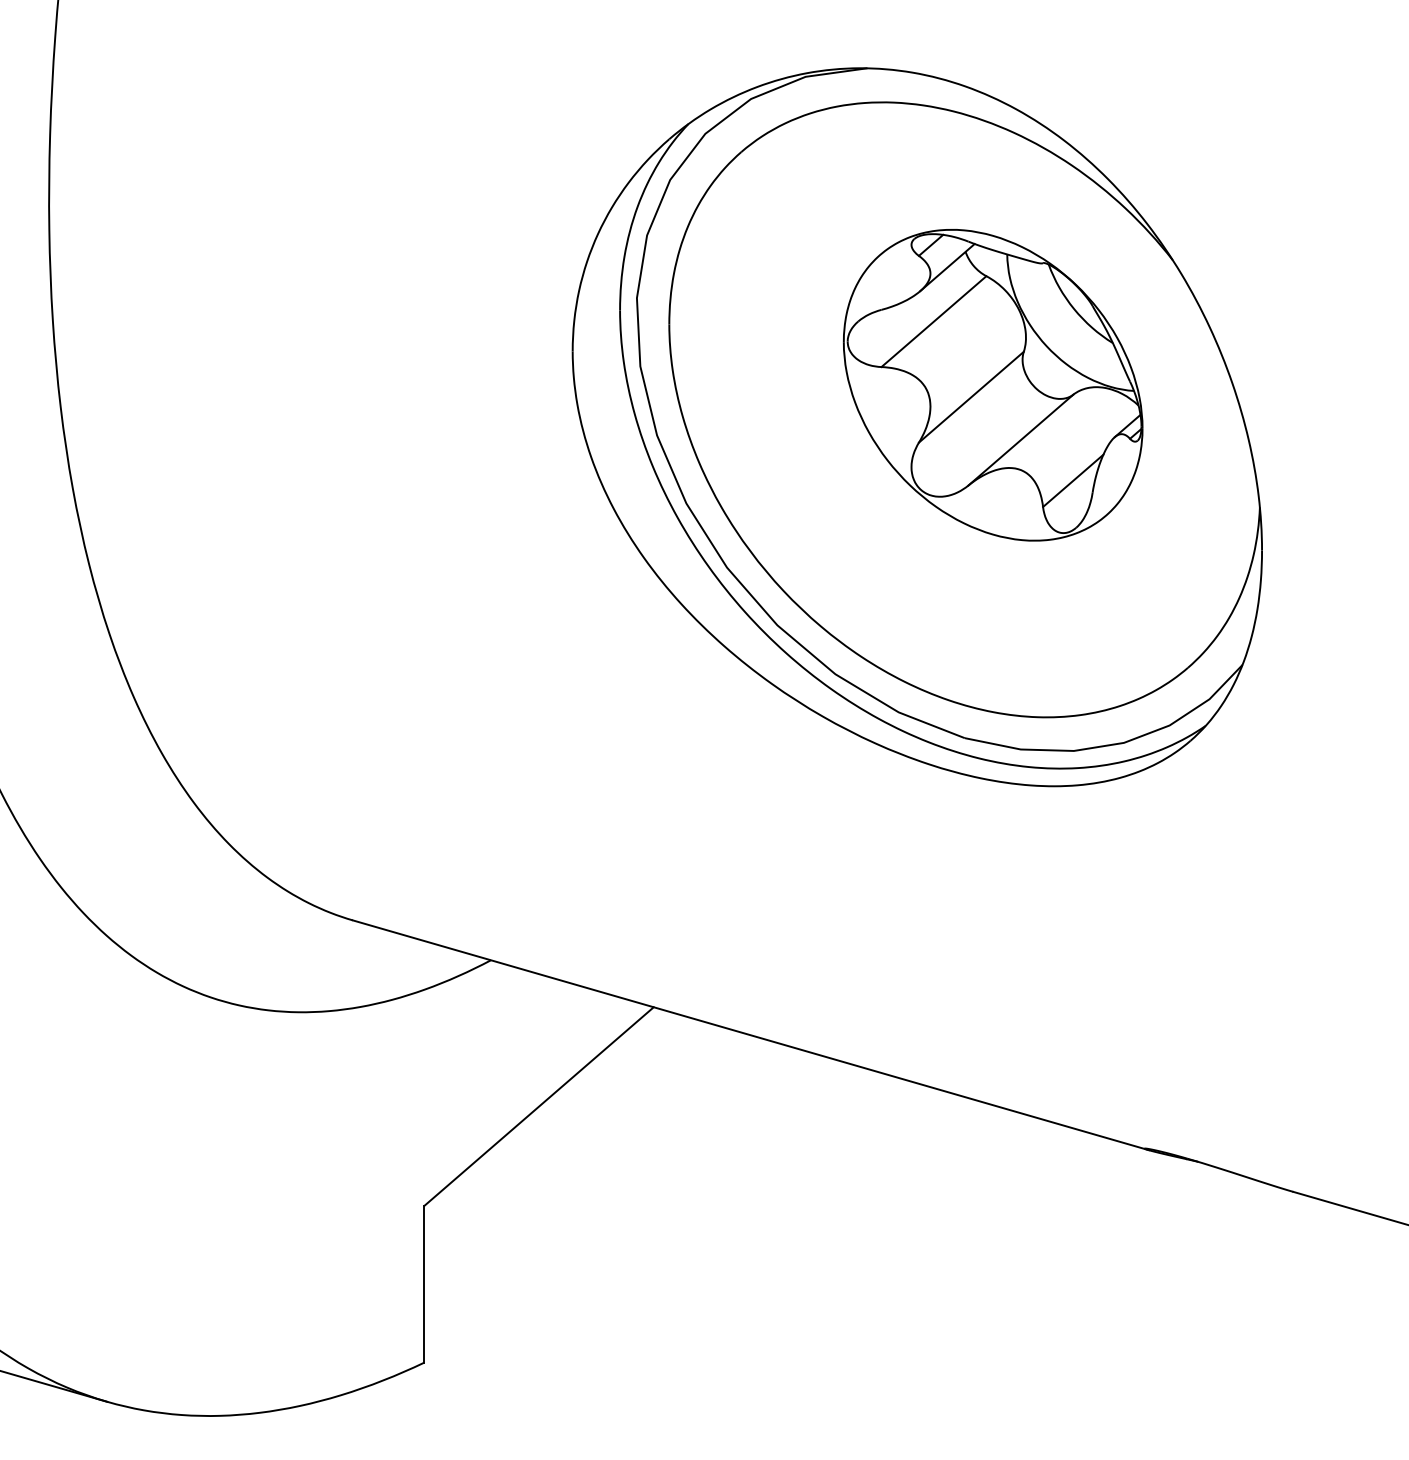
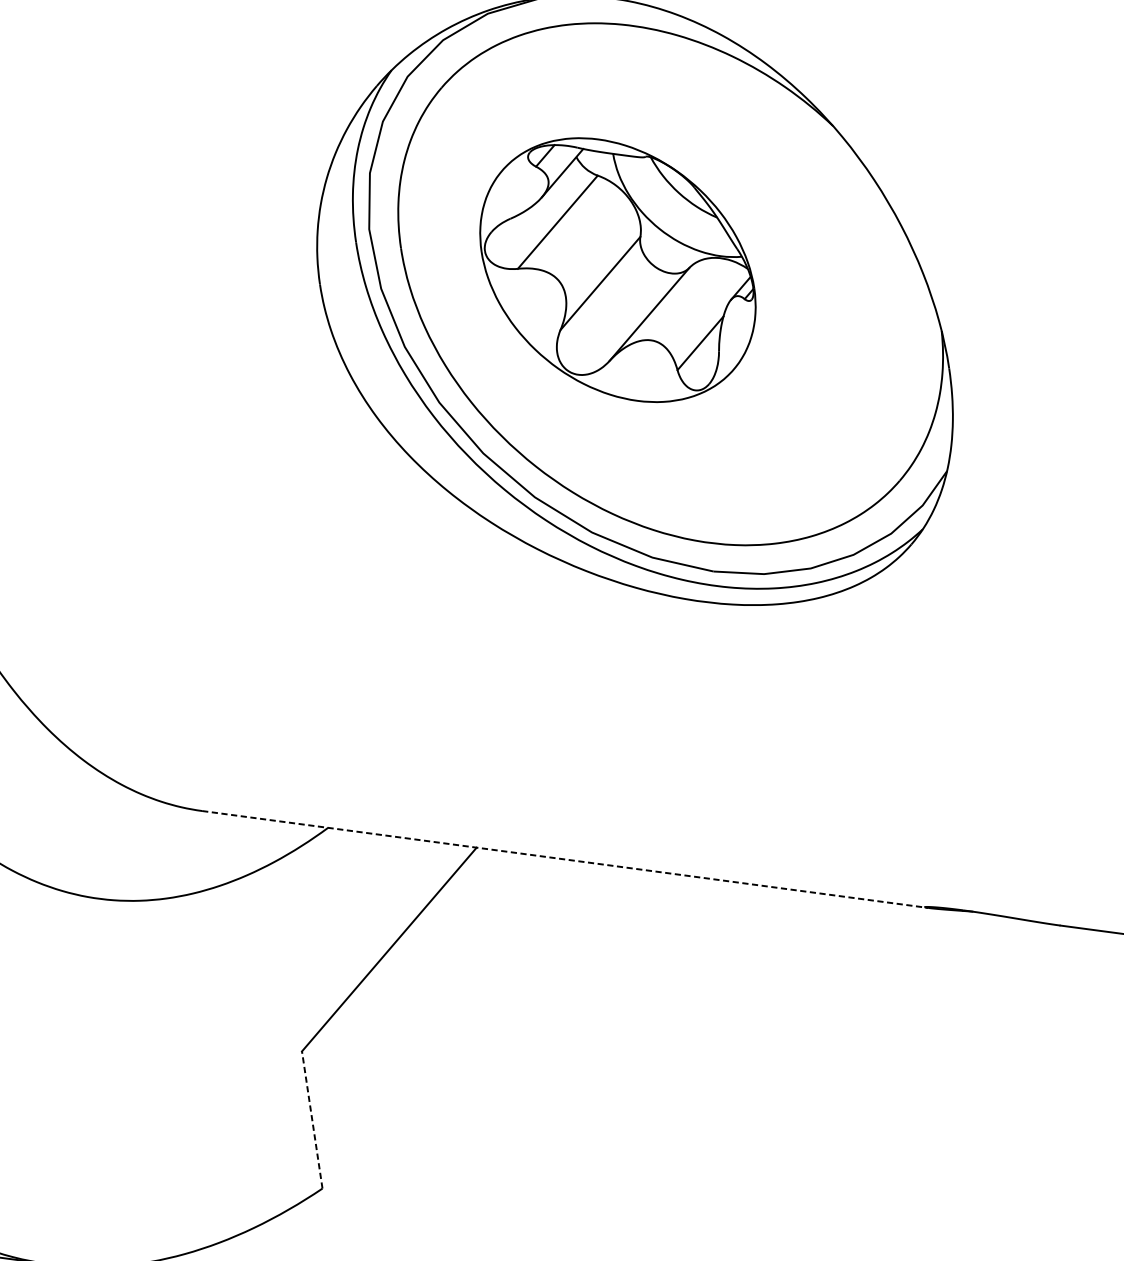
part: (992, 385) -> (617, 270), moved
line: (751, 1035) -> (565, 859), solid -> dashed
line: (424, 1283) -> (312, 1119), solid -> dashed

